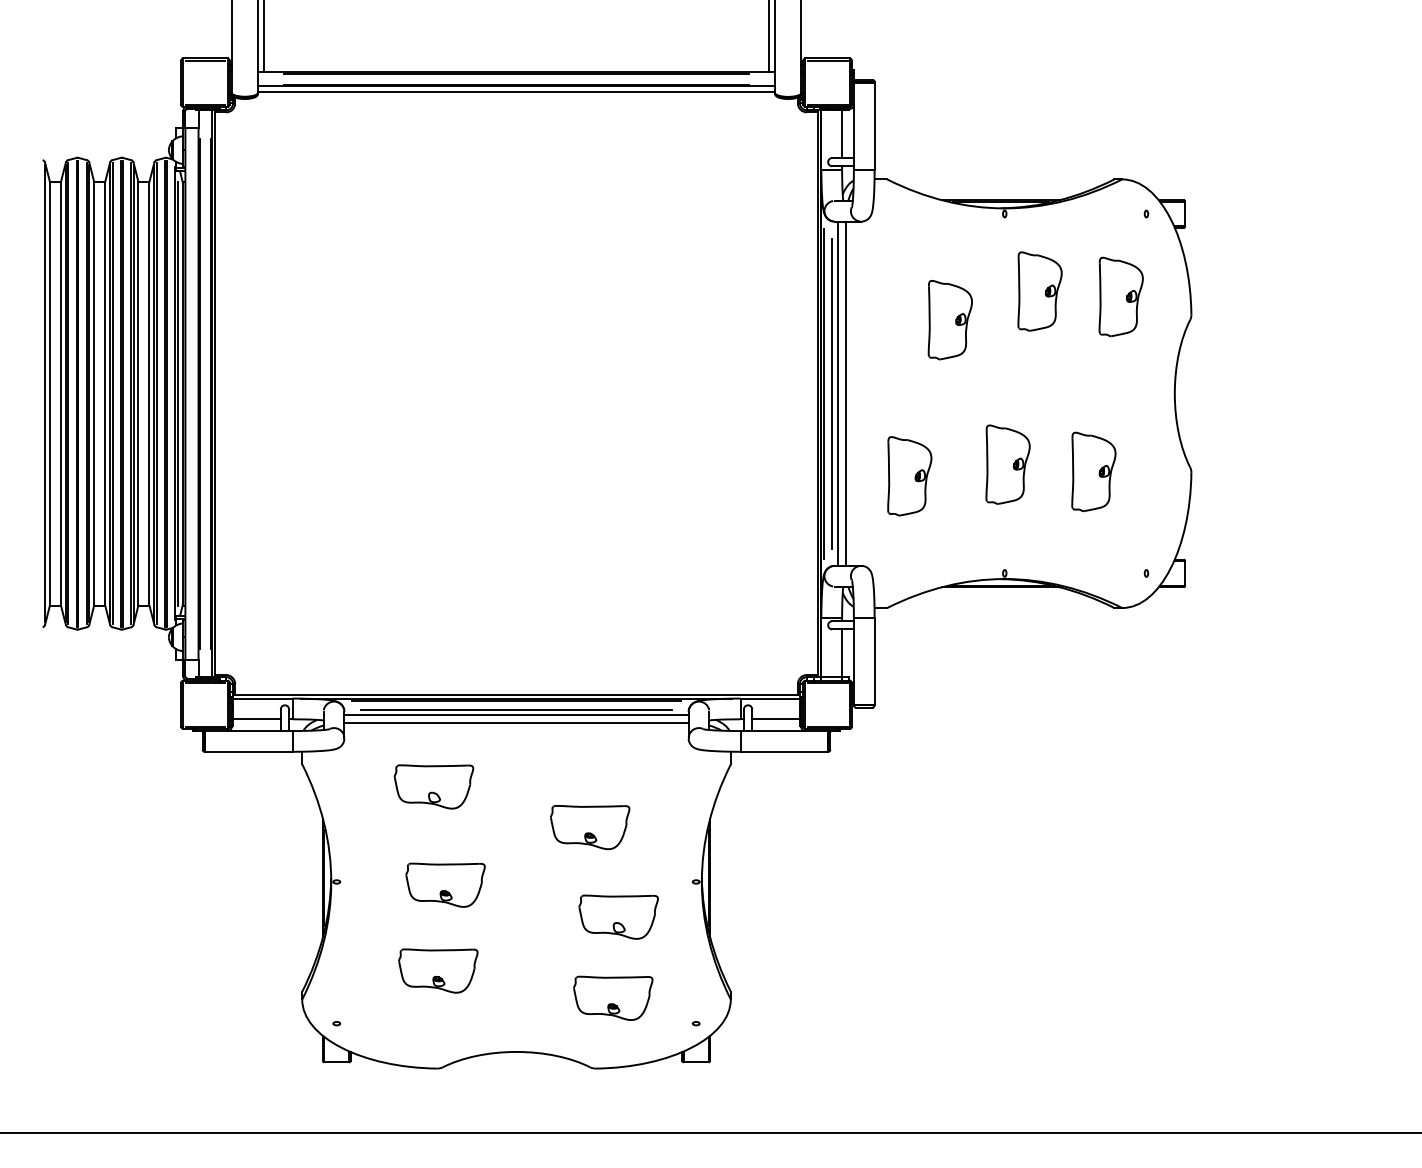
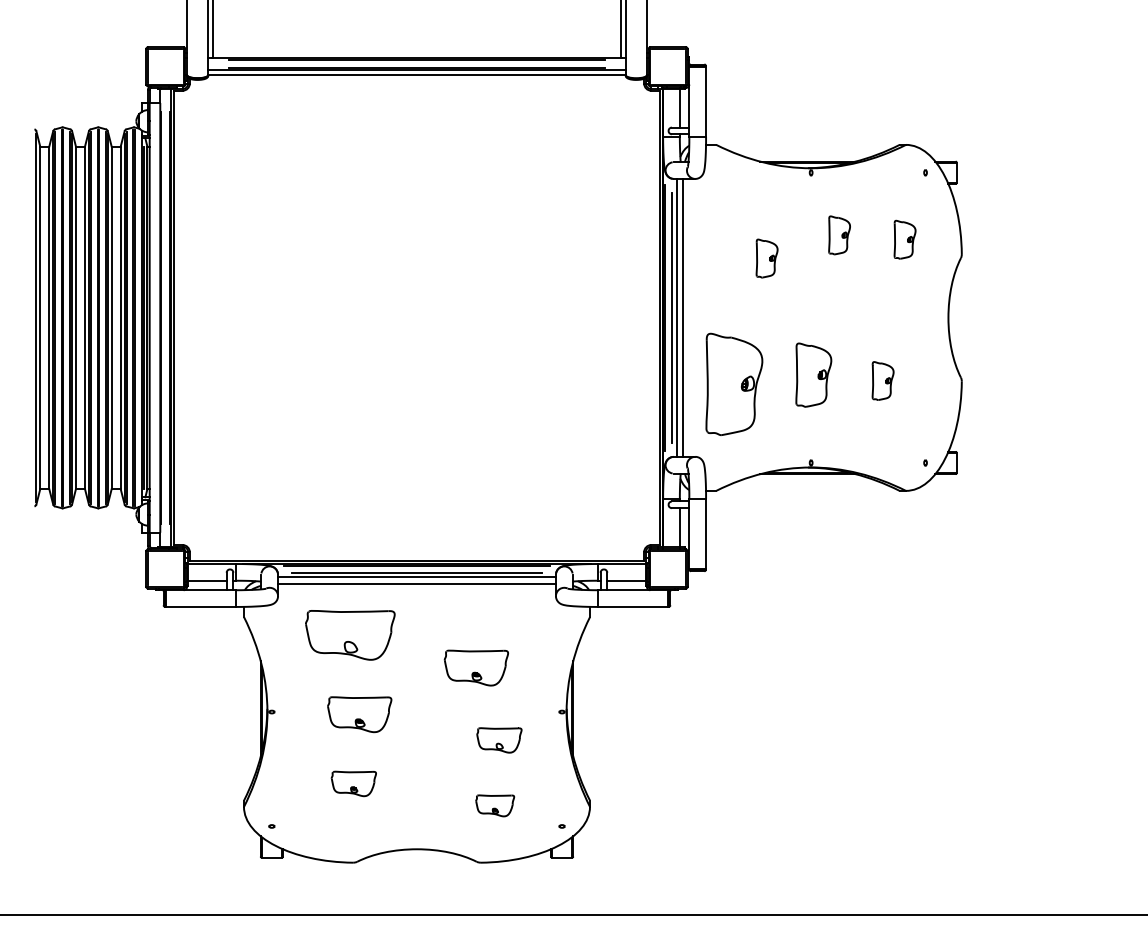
part: (1039, 291) -> (839, 235), size x0.6
part: (1120, 296) -> (904, 239), size x0.6
part: (949, 320) -> (766, 258), size x0.6
part: (1093, 471) -> (882, 380), size x0.6
part: (909, 476) -> (734, 384), size x1.6
part: (433, 786) -> (349, 634), size x1.4
part: (618, 916) -> (499, 739), size x0.7
part: (438, 970) -> (354, 783), size x0.7
part: (613, 997) -> (495, 805), size x0.6

